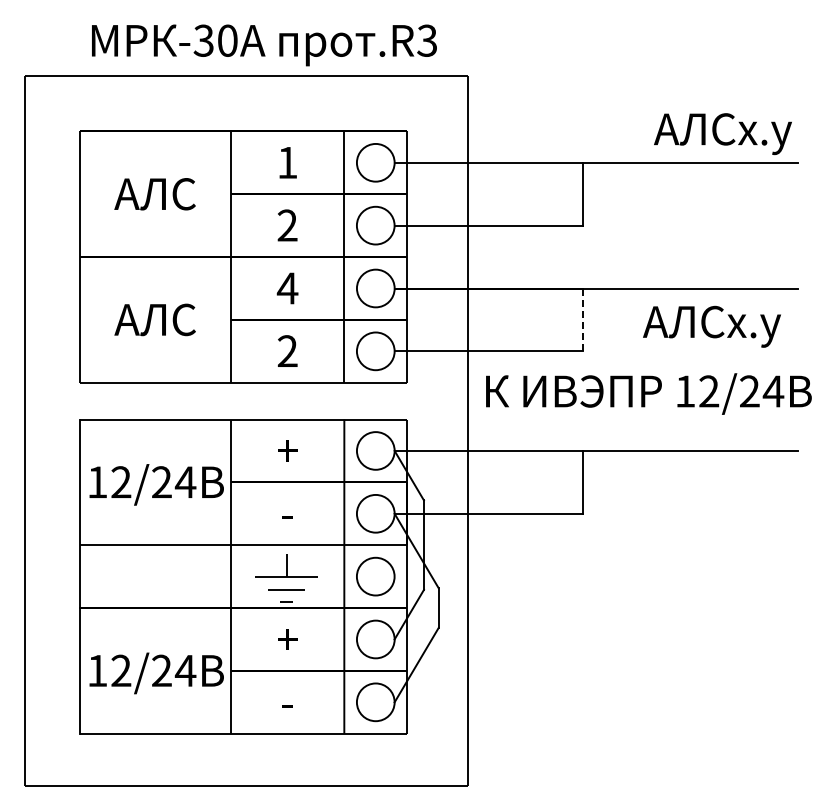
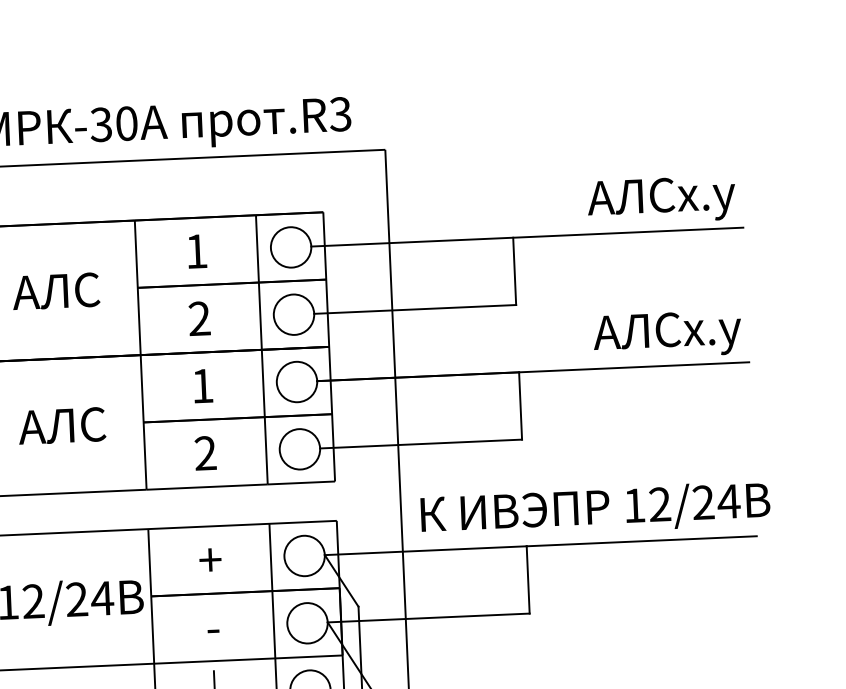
text: (287, 288) -> (202, 386), 4 -> 1
line: (583, 319) -> (520, 405), dashed -> solid
text: (711, 326) -> (666, 334), moved
text: (648, 393) -> (595, 509), moved

